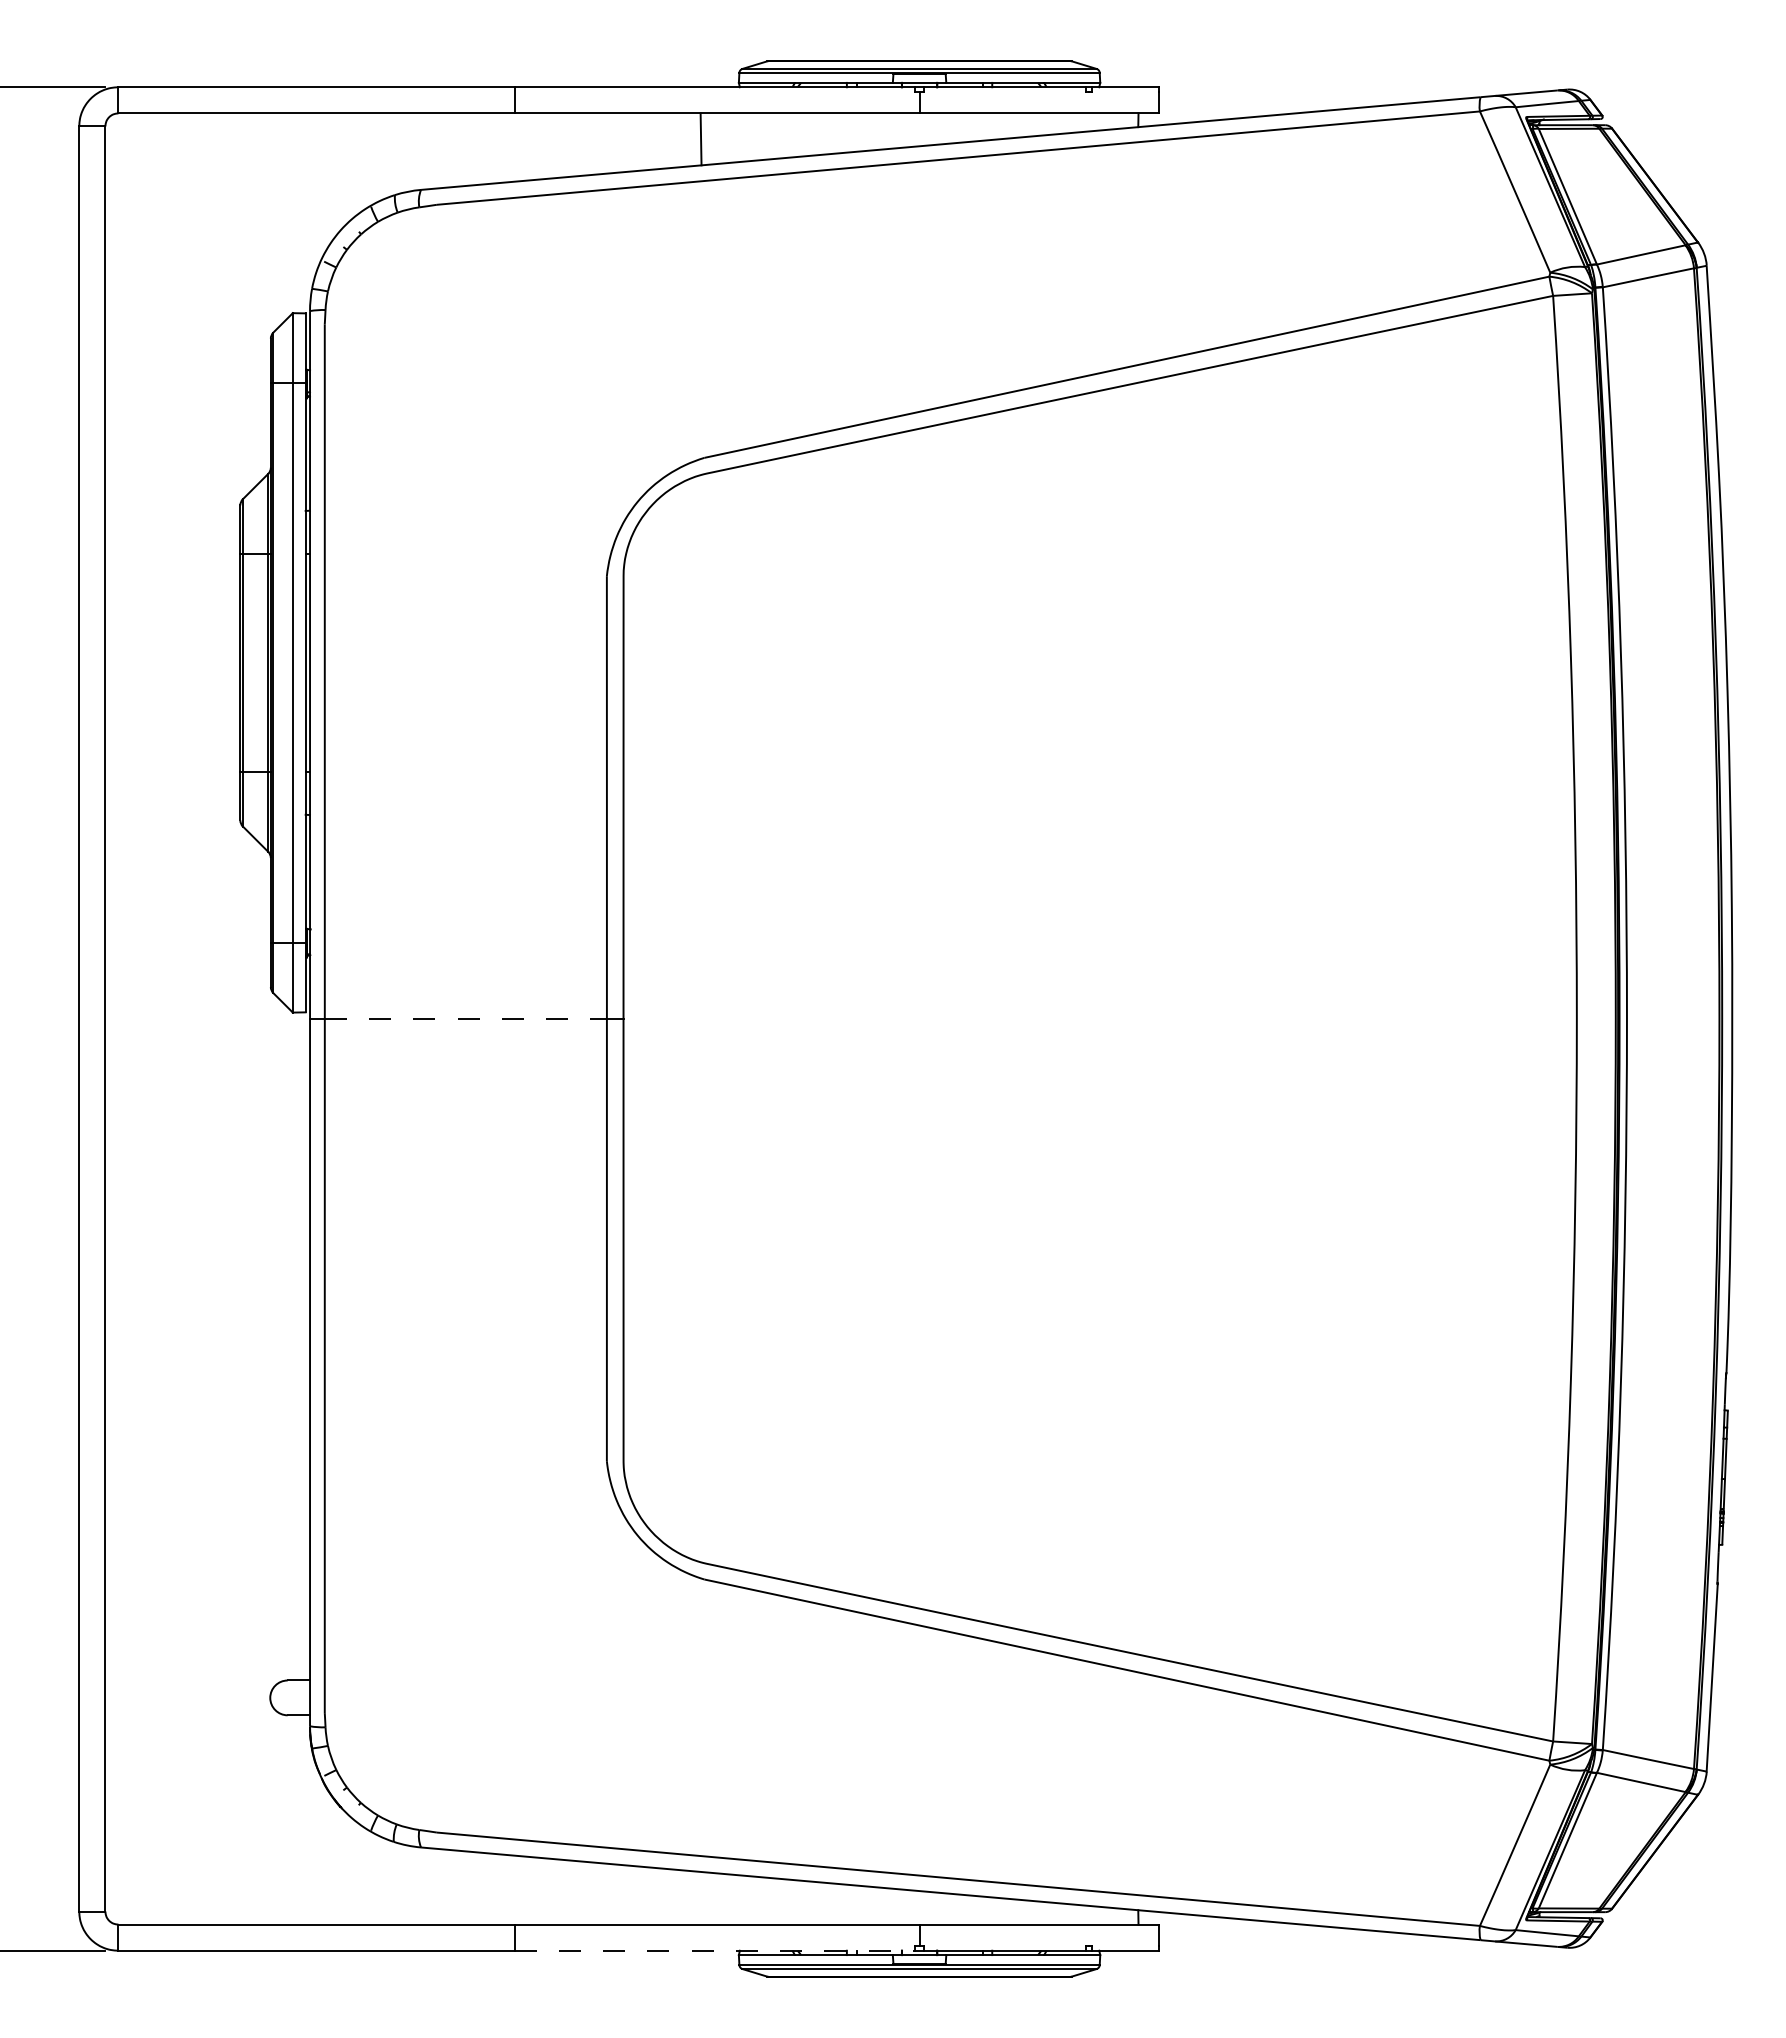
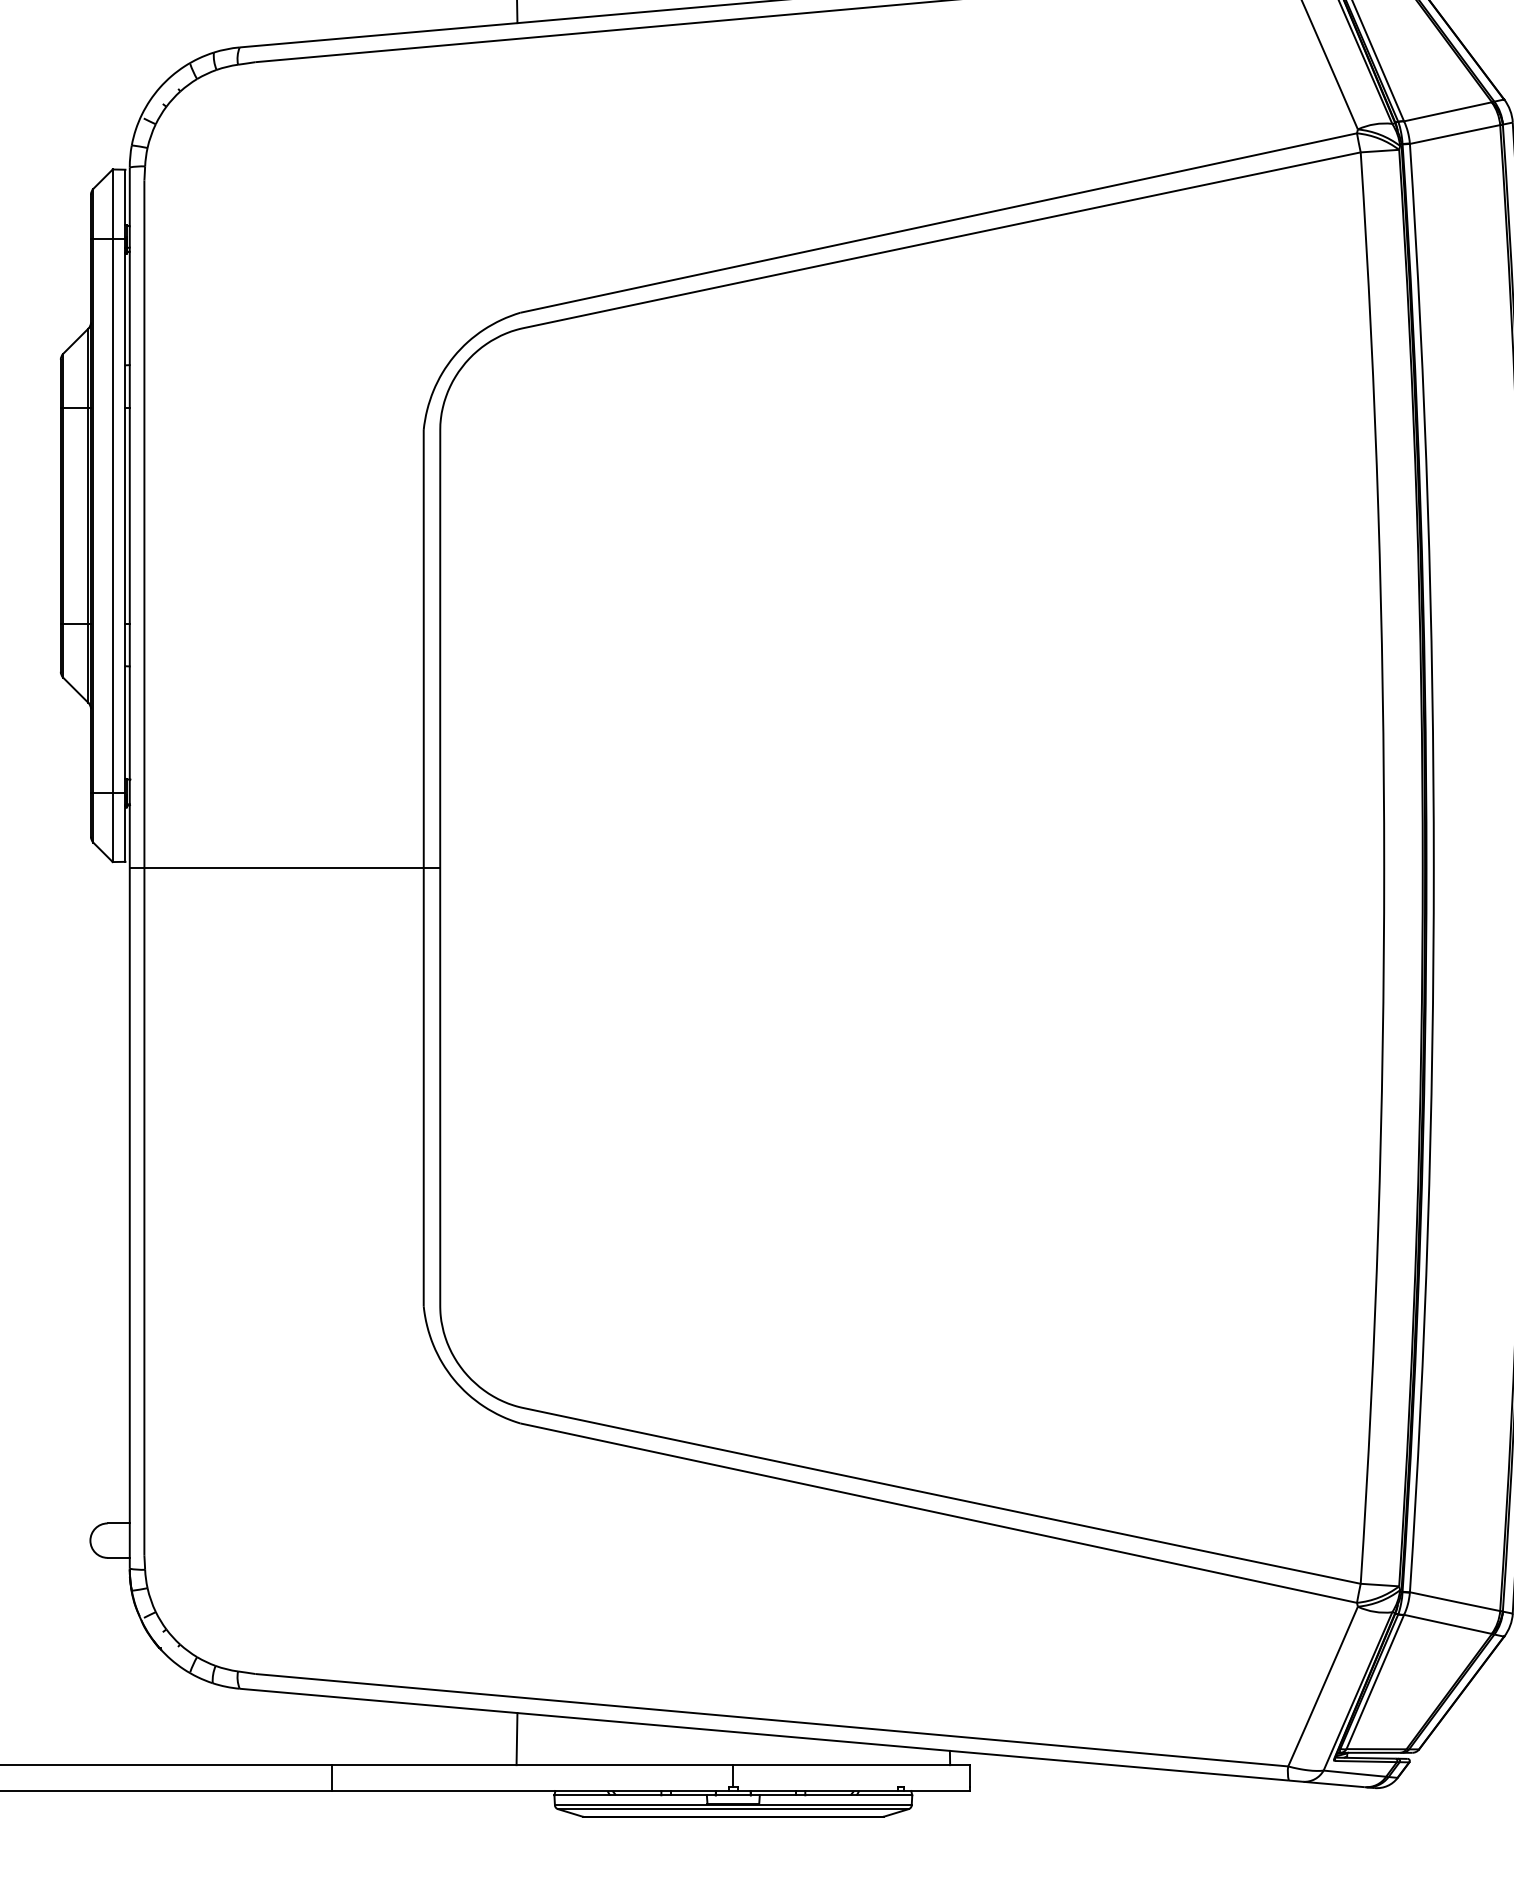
line: (466, 1018) -> (284, 867), dashed -> solid
line: (700, 1898) -> (516, 1739), added
line: (715, 1950) -> (531, 1790), dashed -> solid

